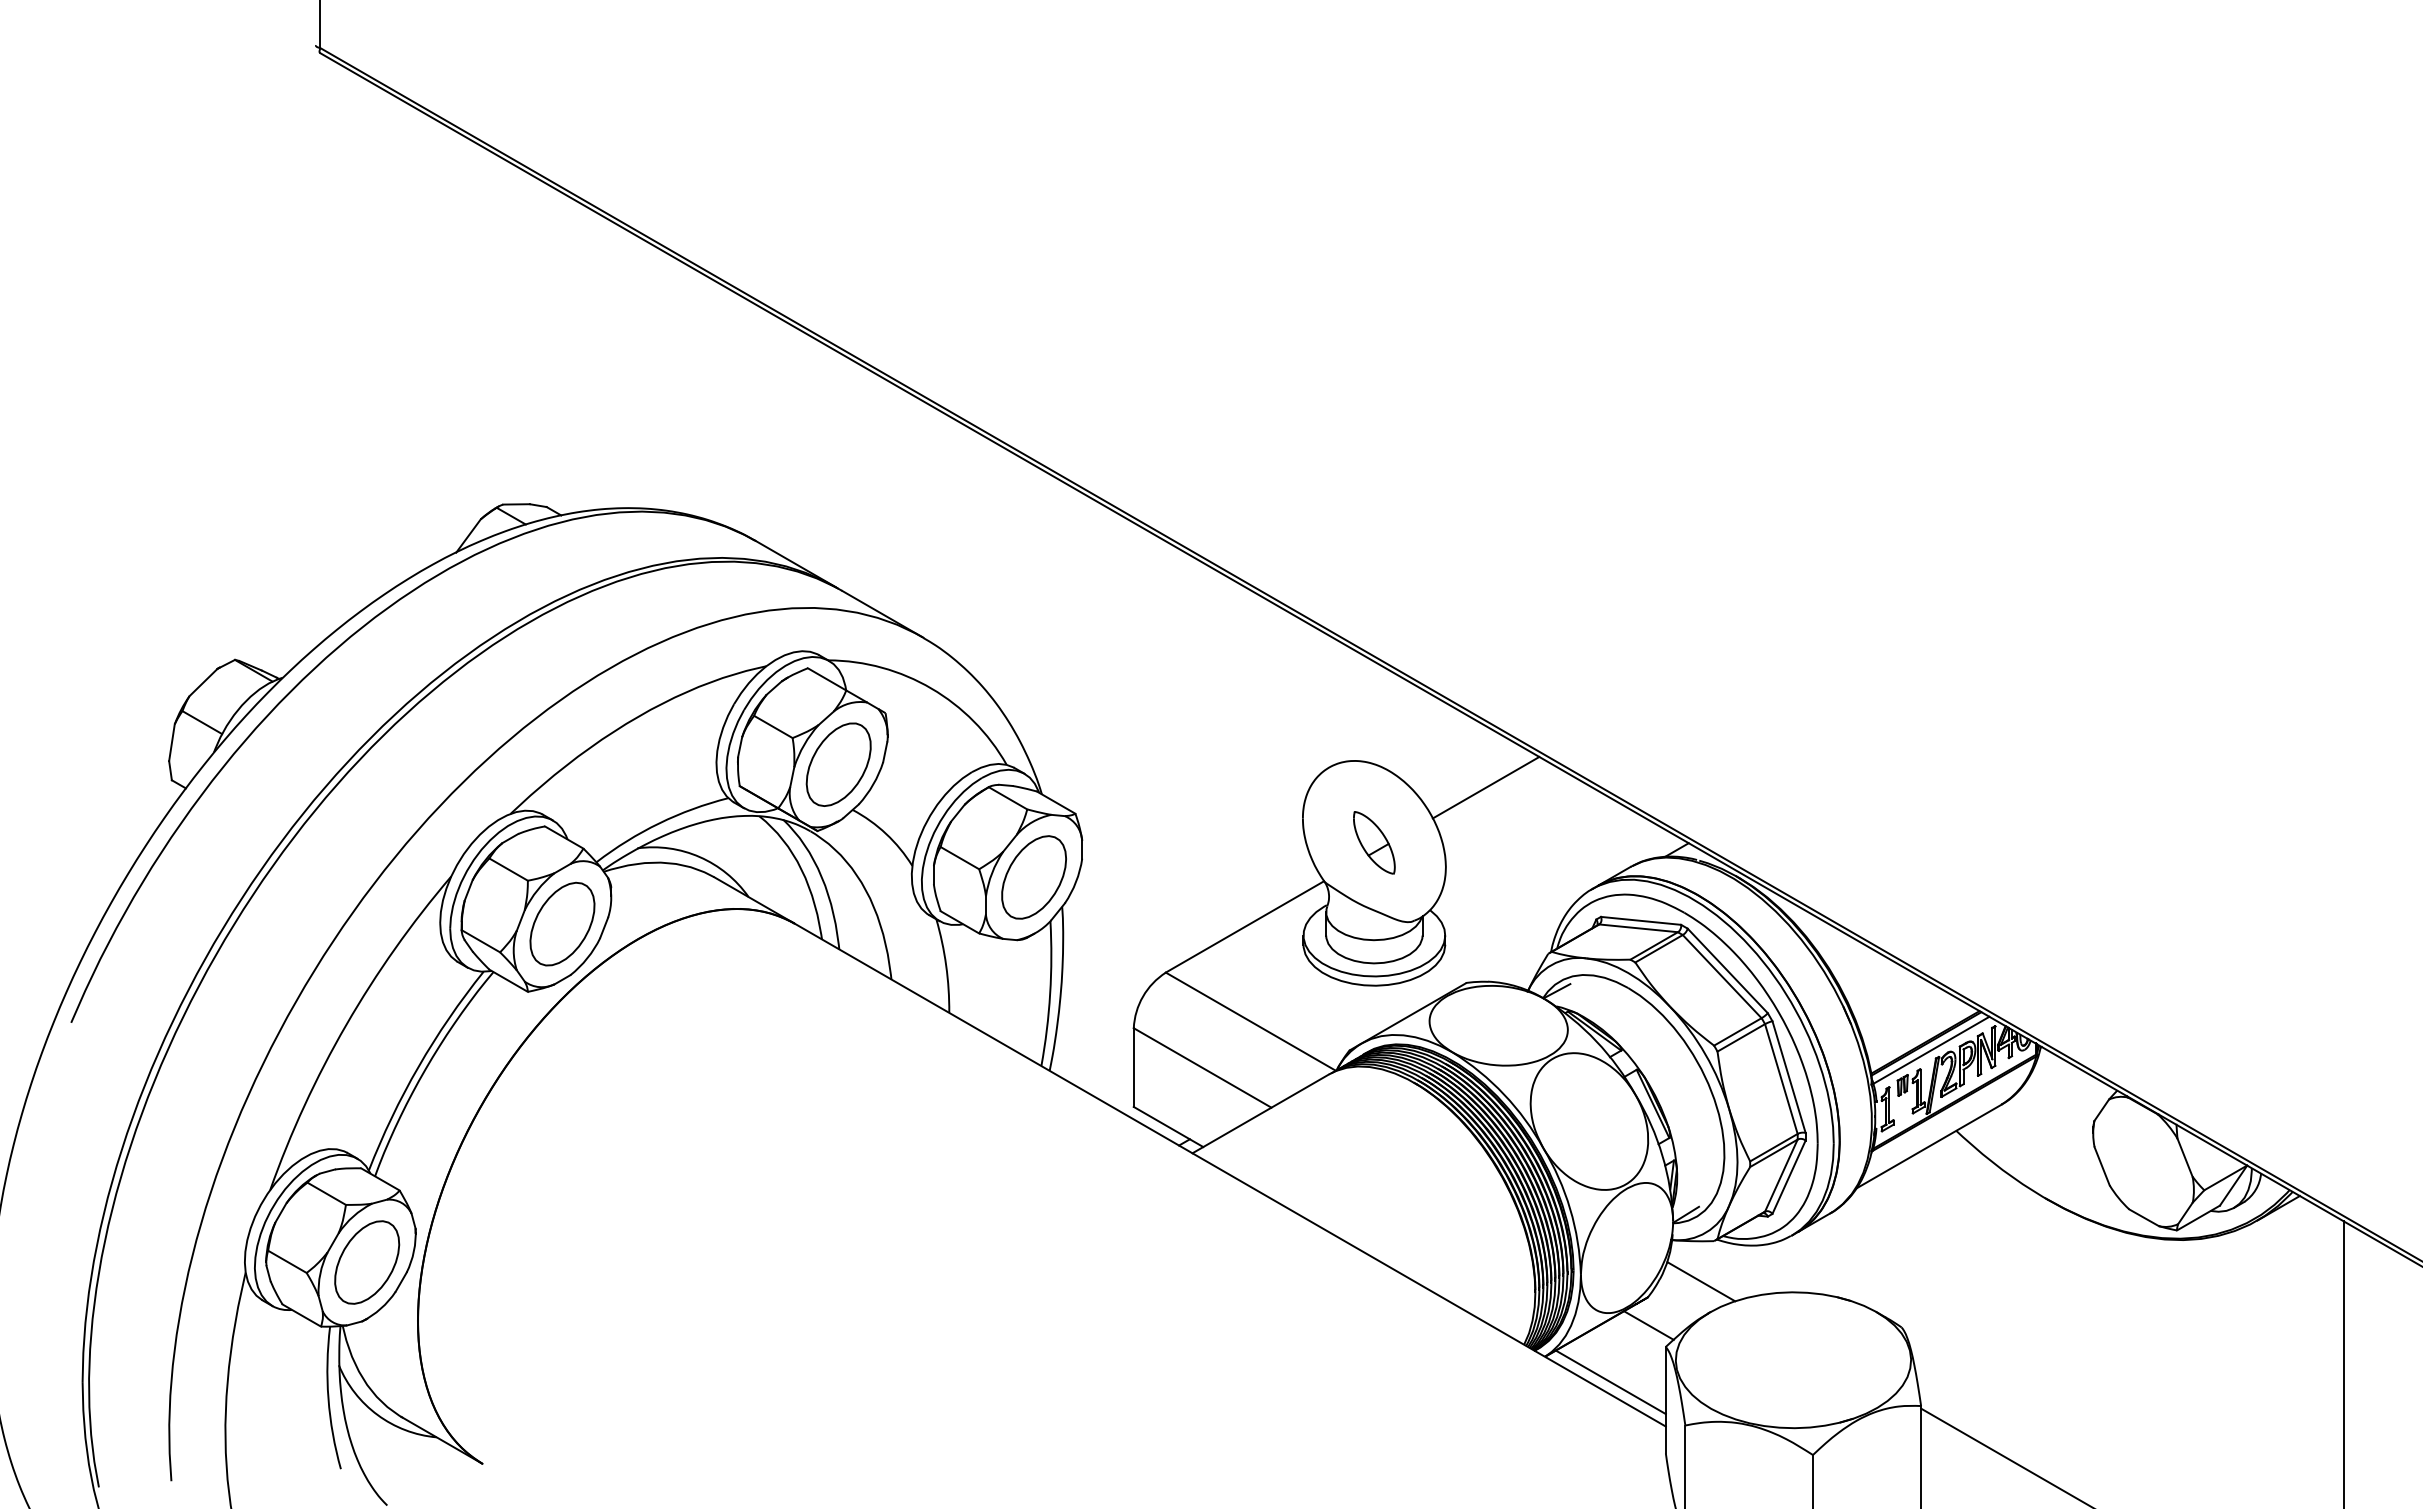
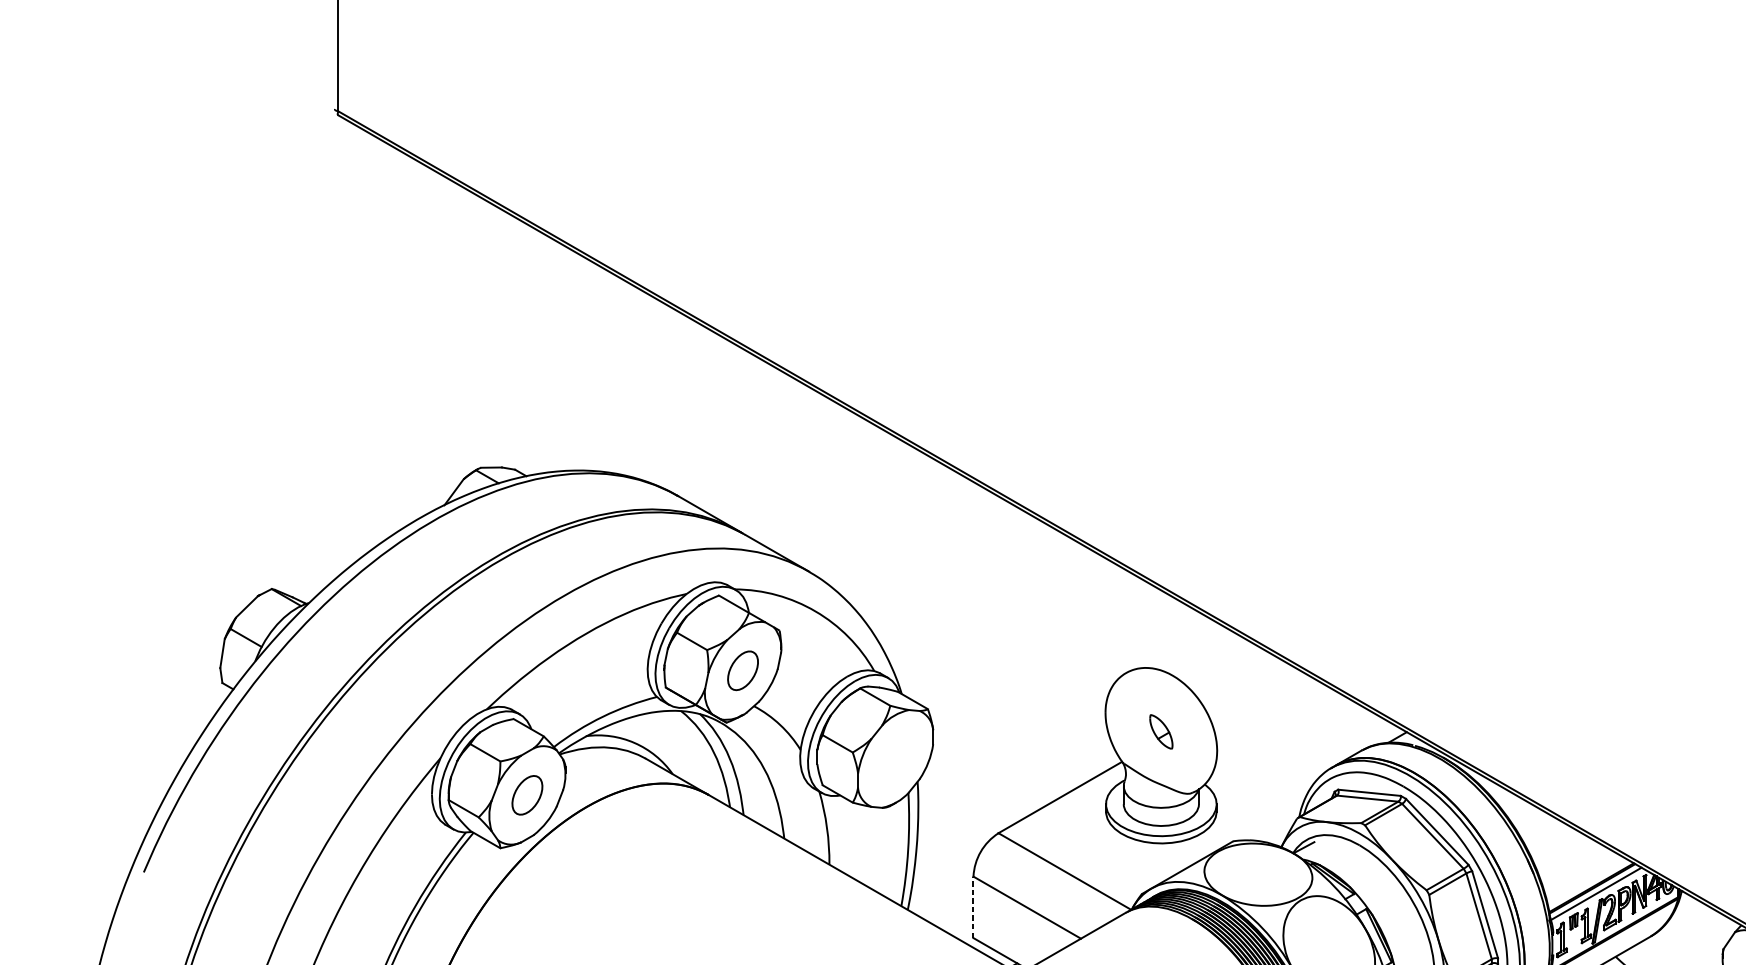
part: (838, 764) -> (742, 670), size x0.6
line: (1485, 787) -> (1248, 688), removed
part: (1374, 842) -> (1161, 731), size x0.7
part: (1033, 877) -> (895, 758), removed
part: (562, 923) -> (527, 794), size x0.6
line: (1133, 1067) -> (973, 907), solid -> dashed

